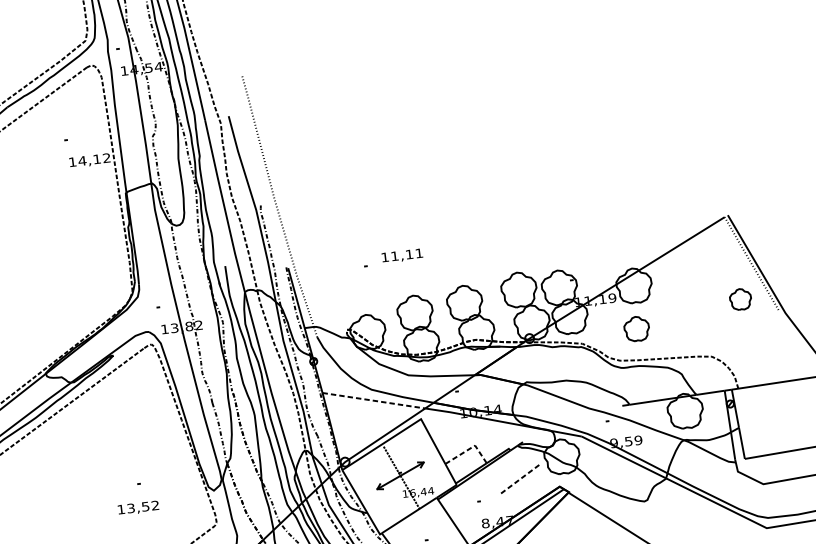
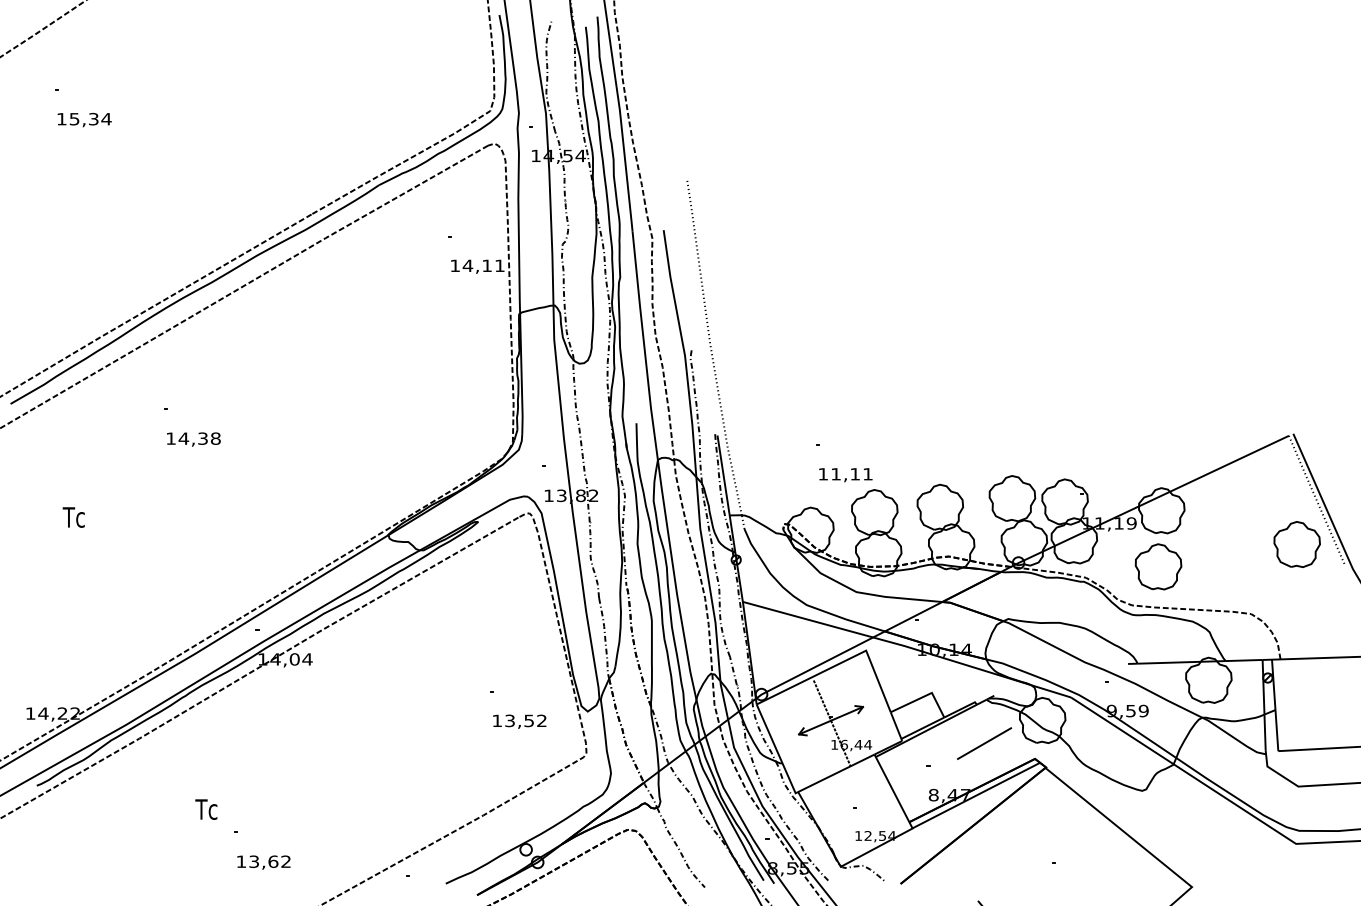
text: (106, 157) -> (499, 265), 14,12 -> 14,11
text: (402, 256) -> (845, 475), moved
part: (740, 299) -> (1296, 544), size x1.67
part: (636, 328) -> (1158, 566), size x1.43
line: (374, 400) -> (808, 619), dashed -> solid
line: (468, 449) -> (923, 696), dashed -> solid
line: (519, 479) -> (984, 743), dashed -> solid
text: (138, 508) -> (519, 721), moved

